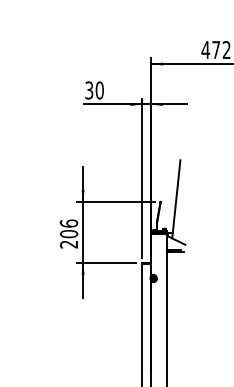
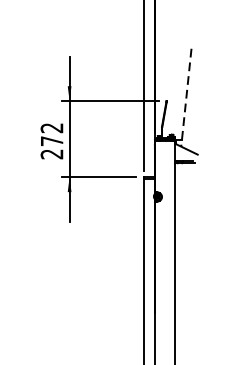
line: (176, 199) -> (186, 97), solid -> dashed
text: (69, 228) -> (52, 134), 206 -> 272

